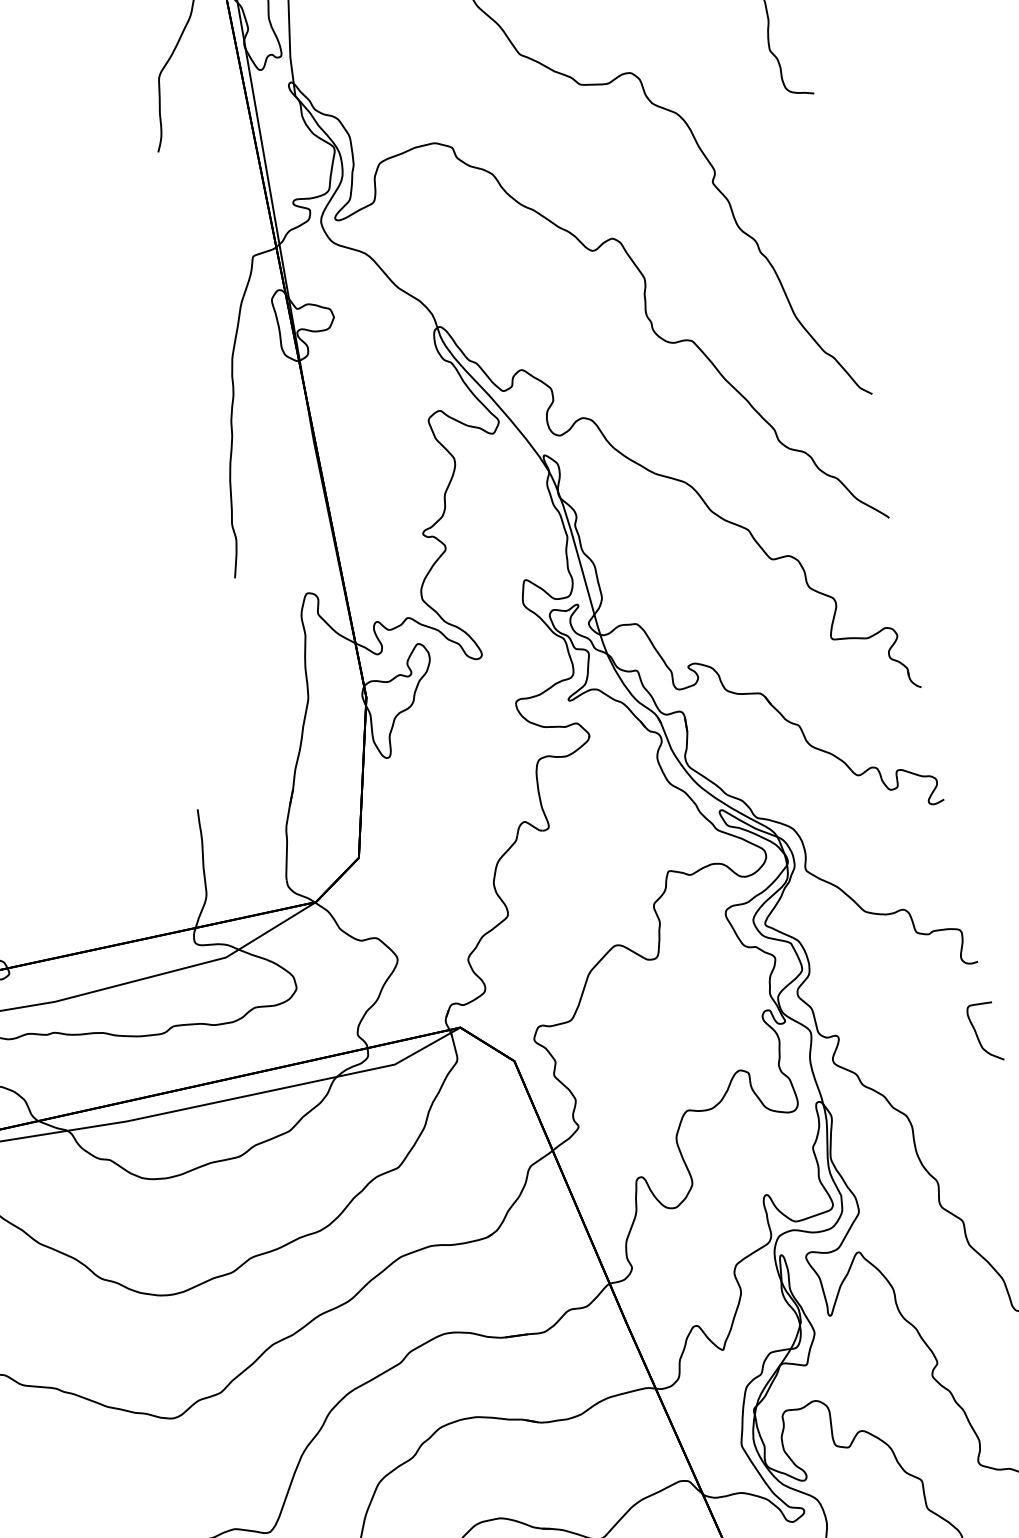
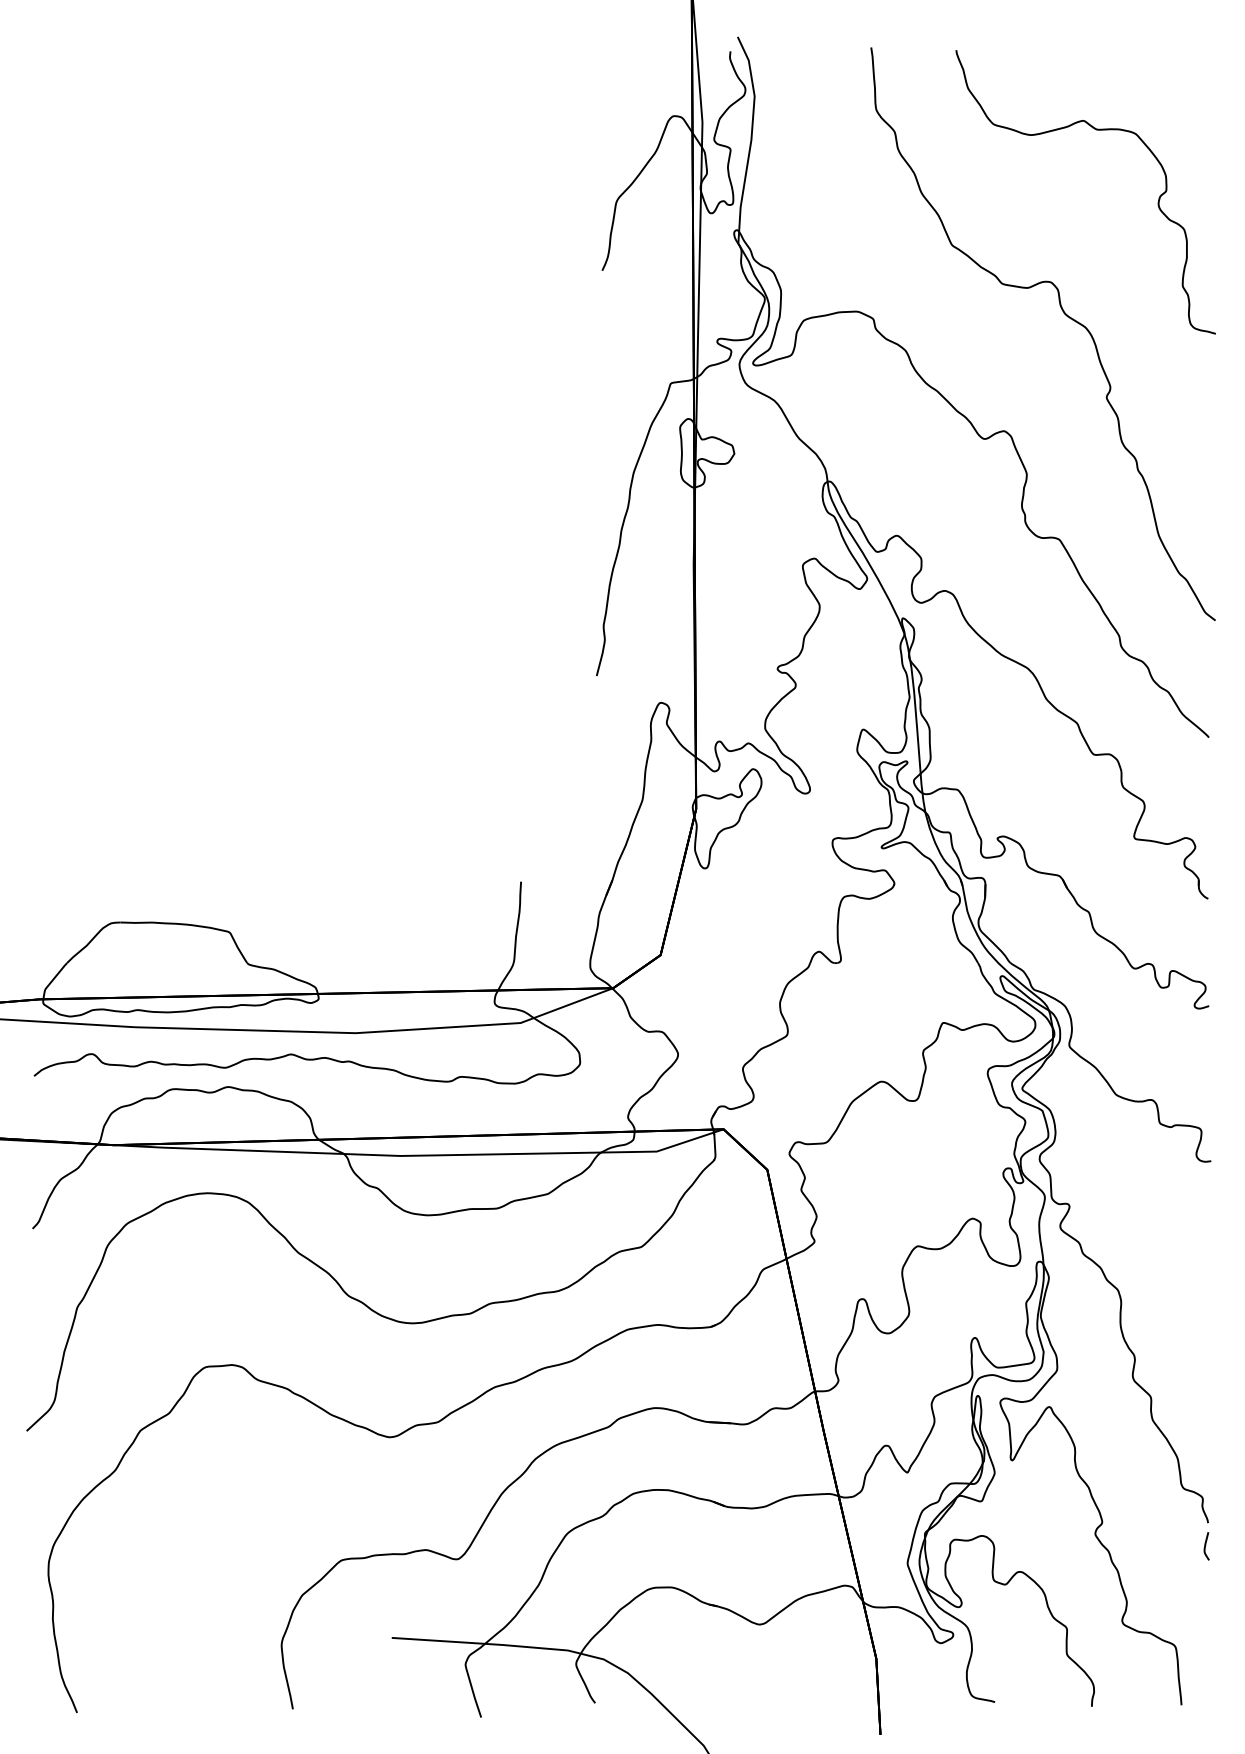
curve: (978, 1036) -> (1198, 1230), removed

